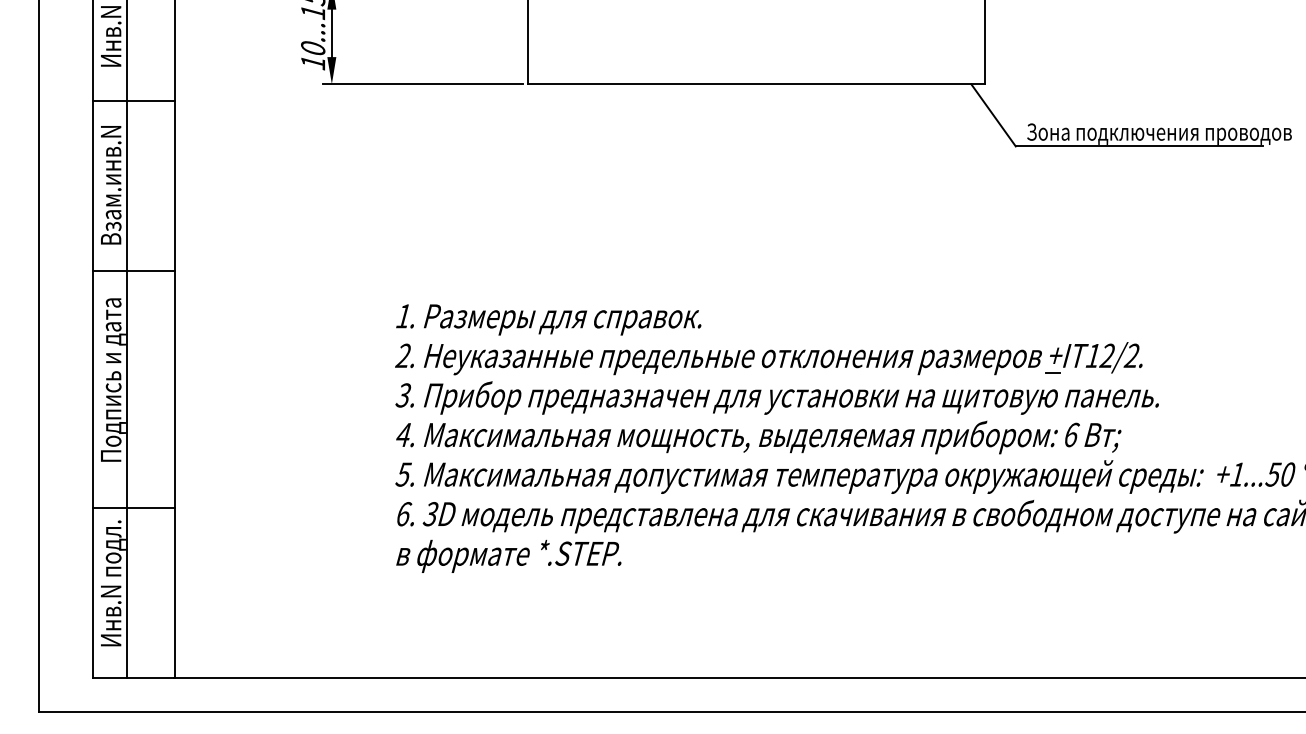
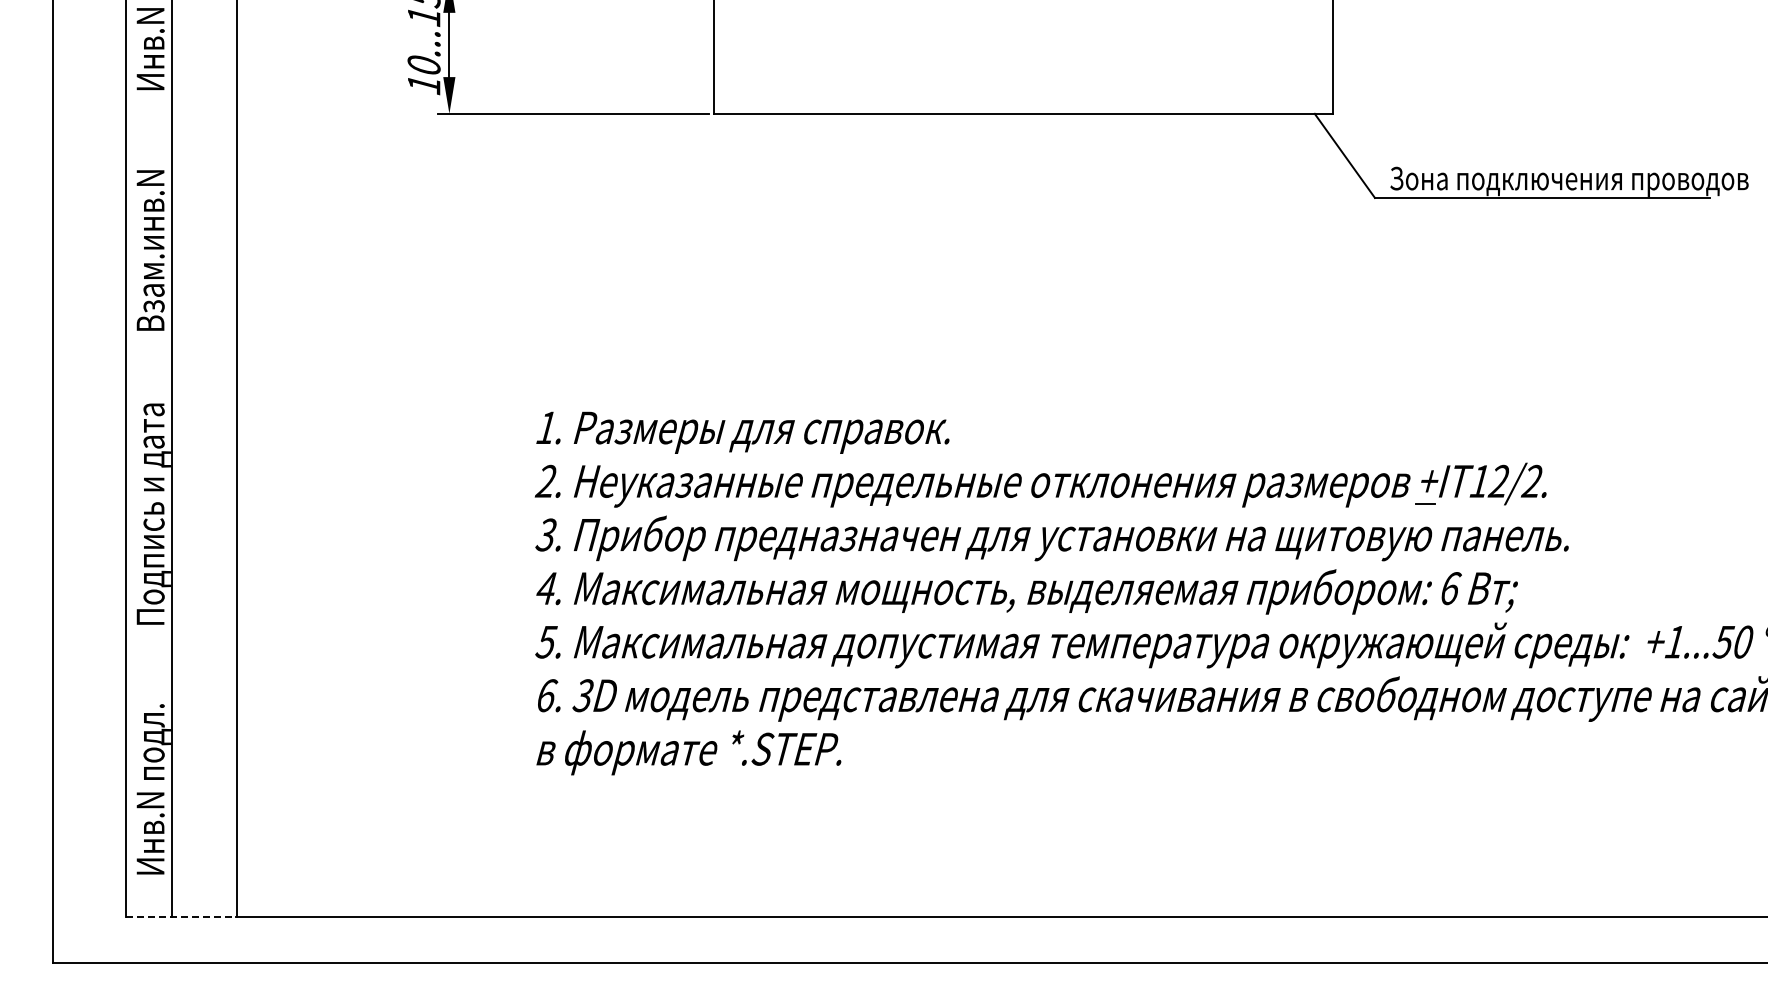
line: (133, 101) -> (181, 137), removed
line: (133, 270) -> (181, 366), removed
line: (133, 508) -> (181, 687), removed
line: (134, 678) -> (182, 917), solid -> dashed

